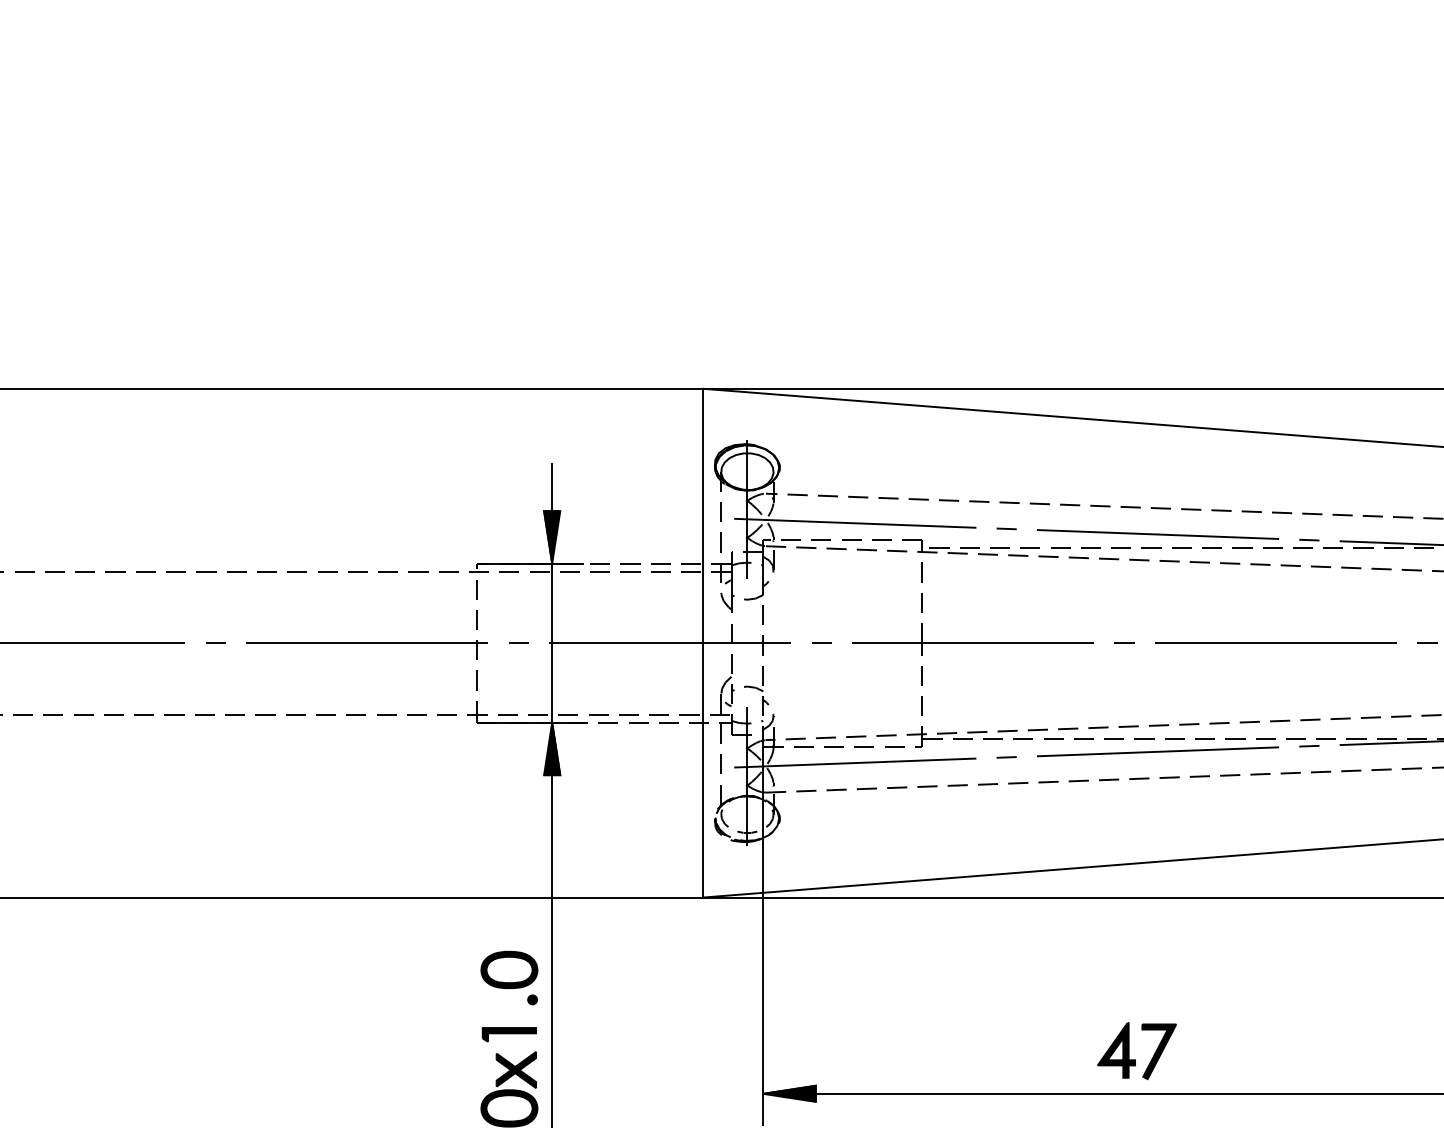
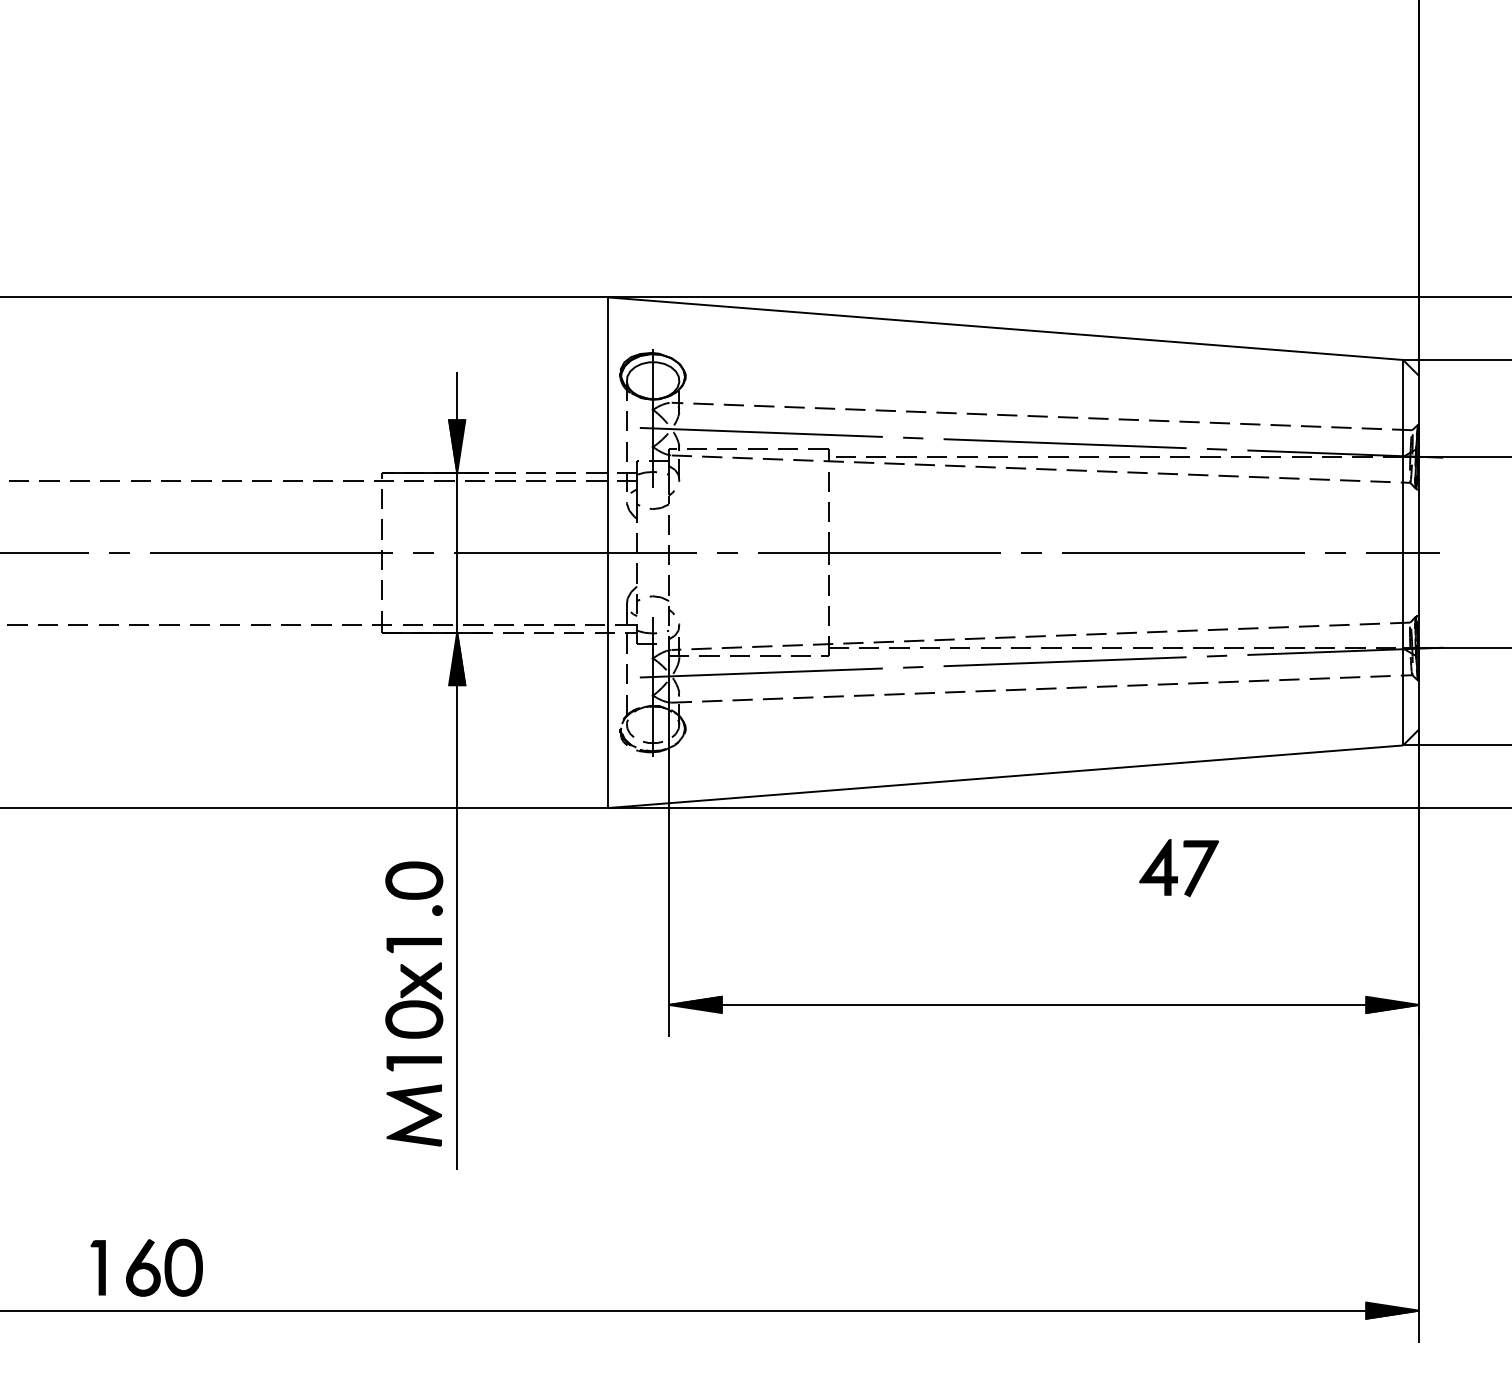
part: (1129, 1051) -> (1171, 868), moved

